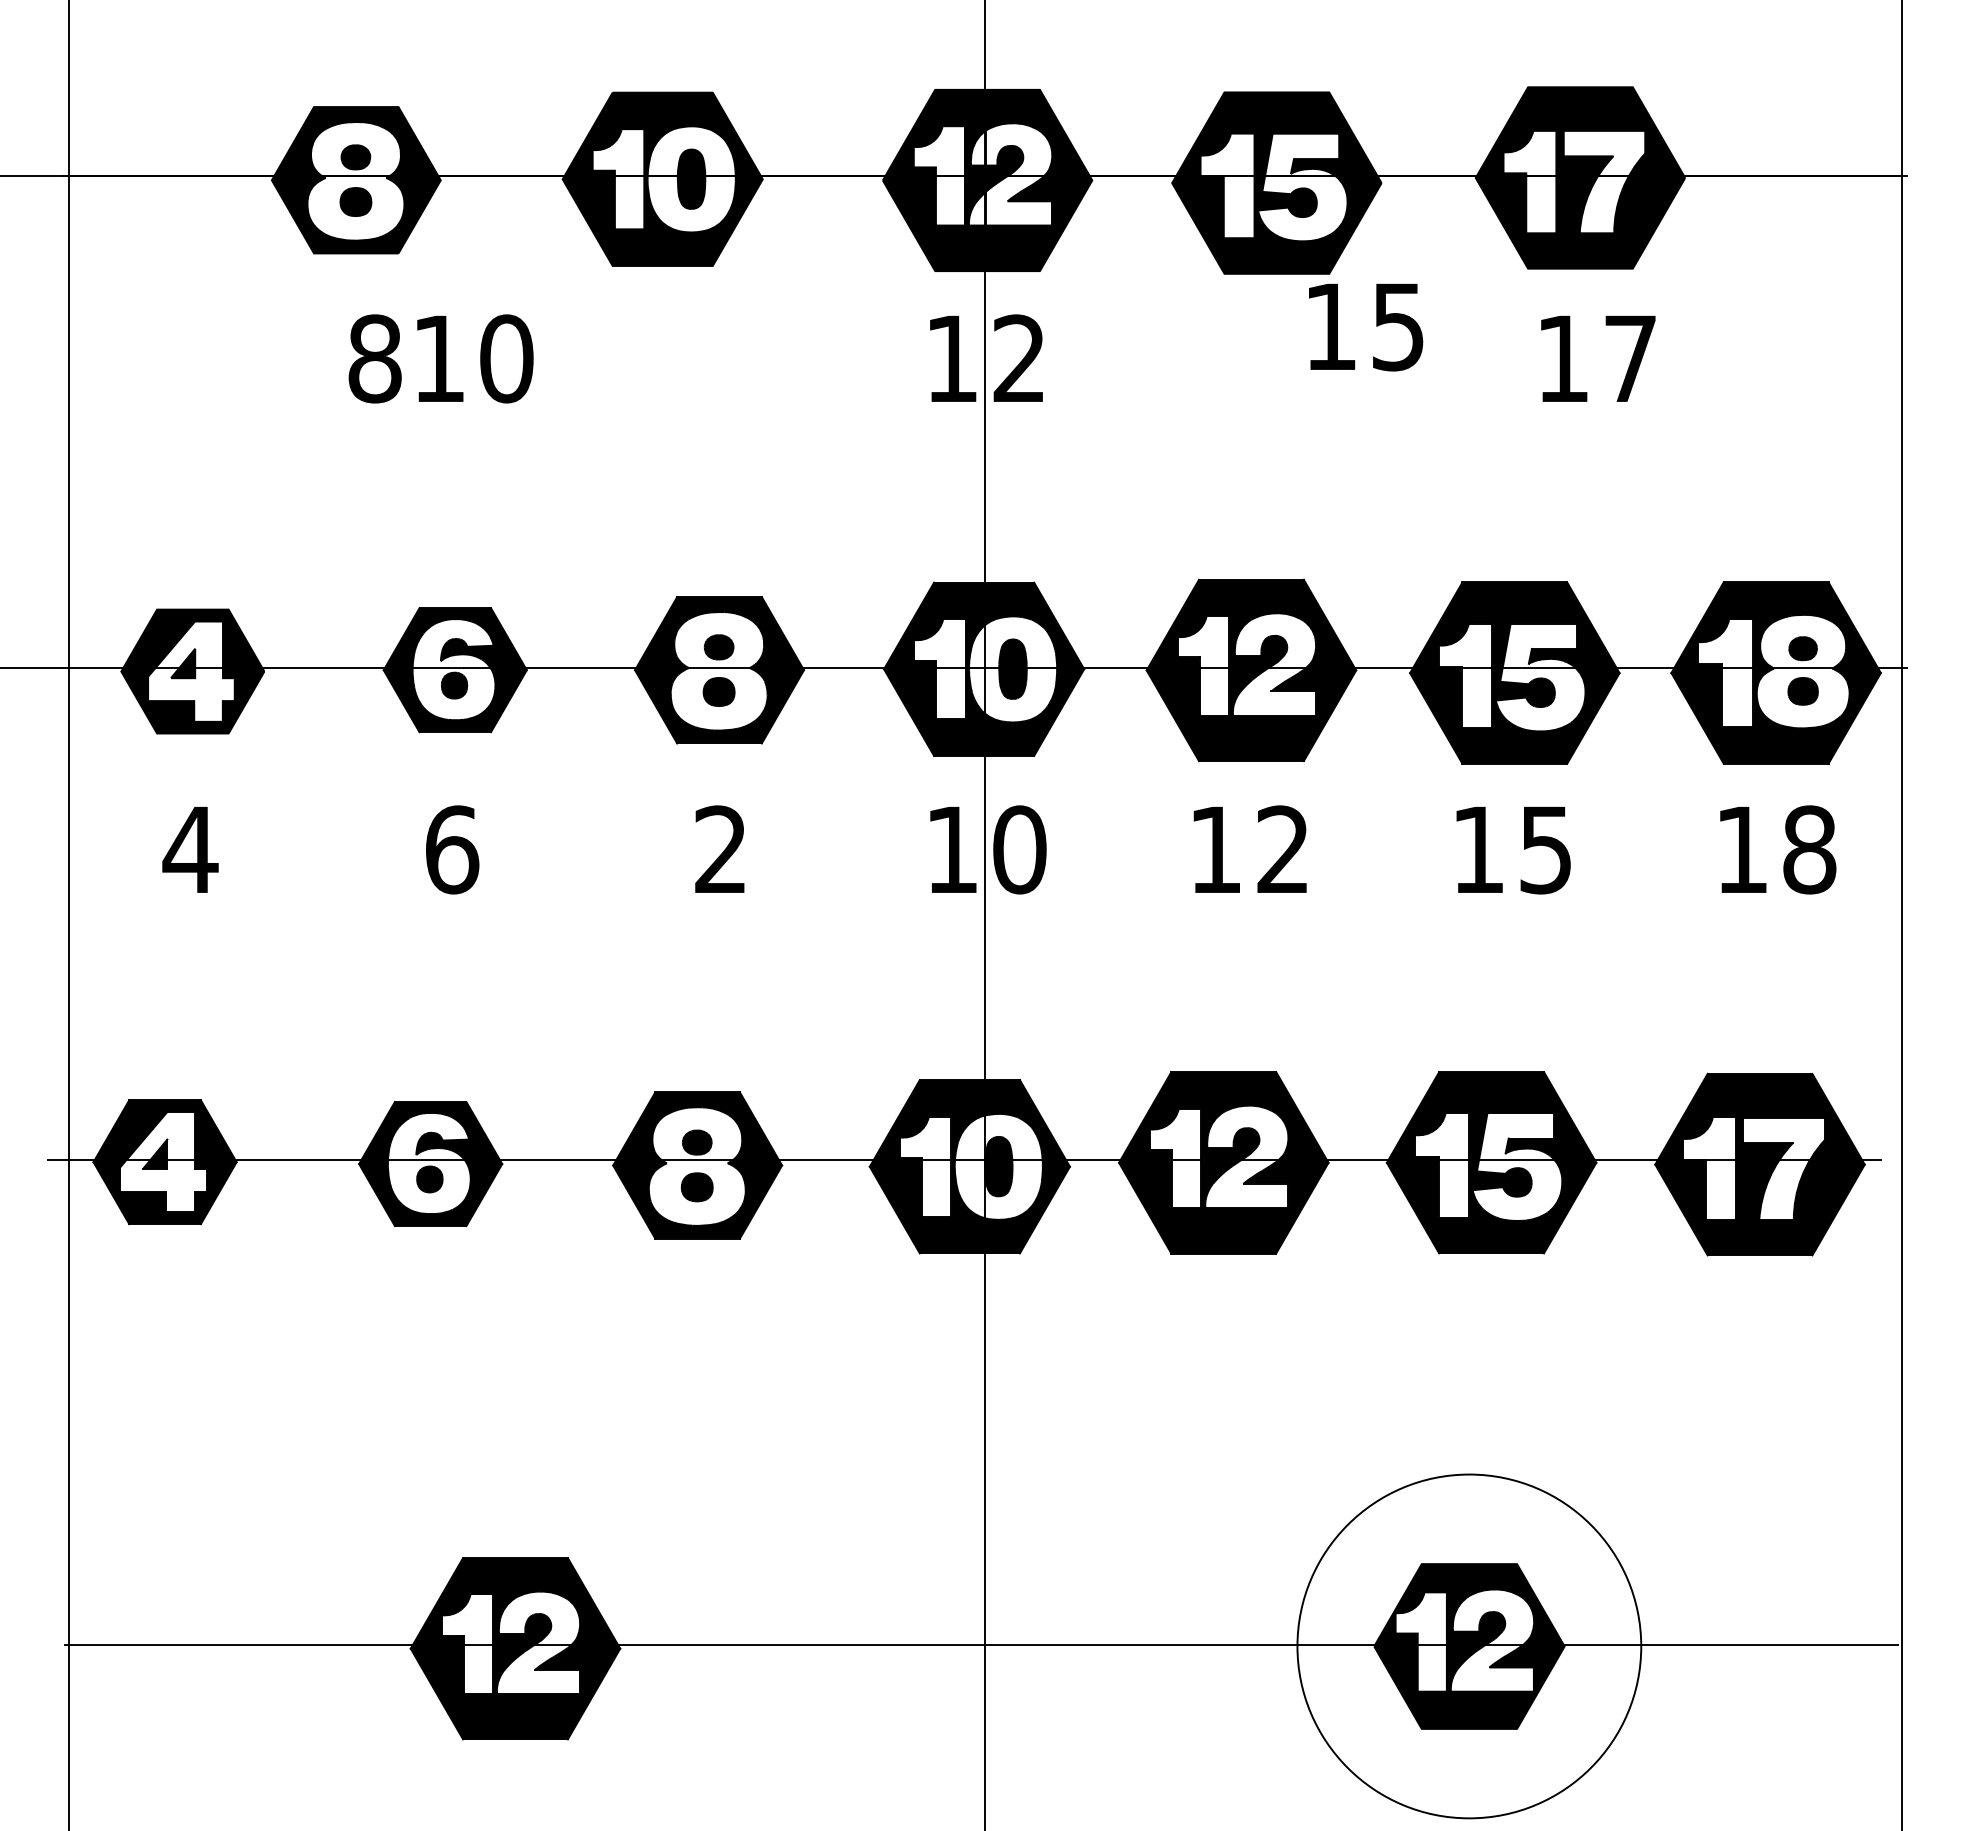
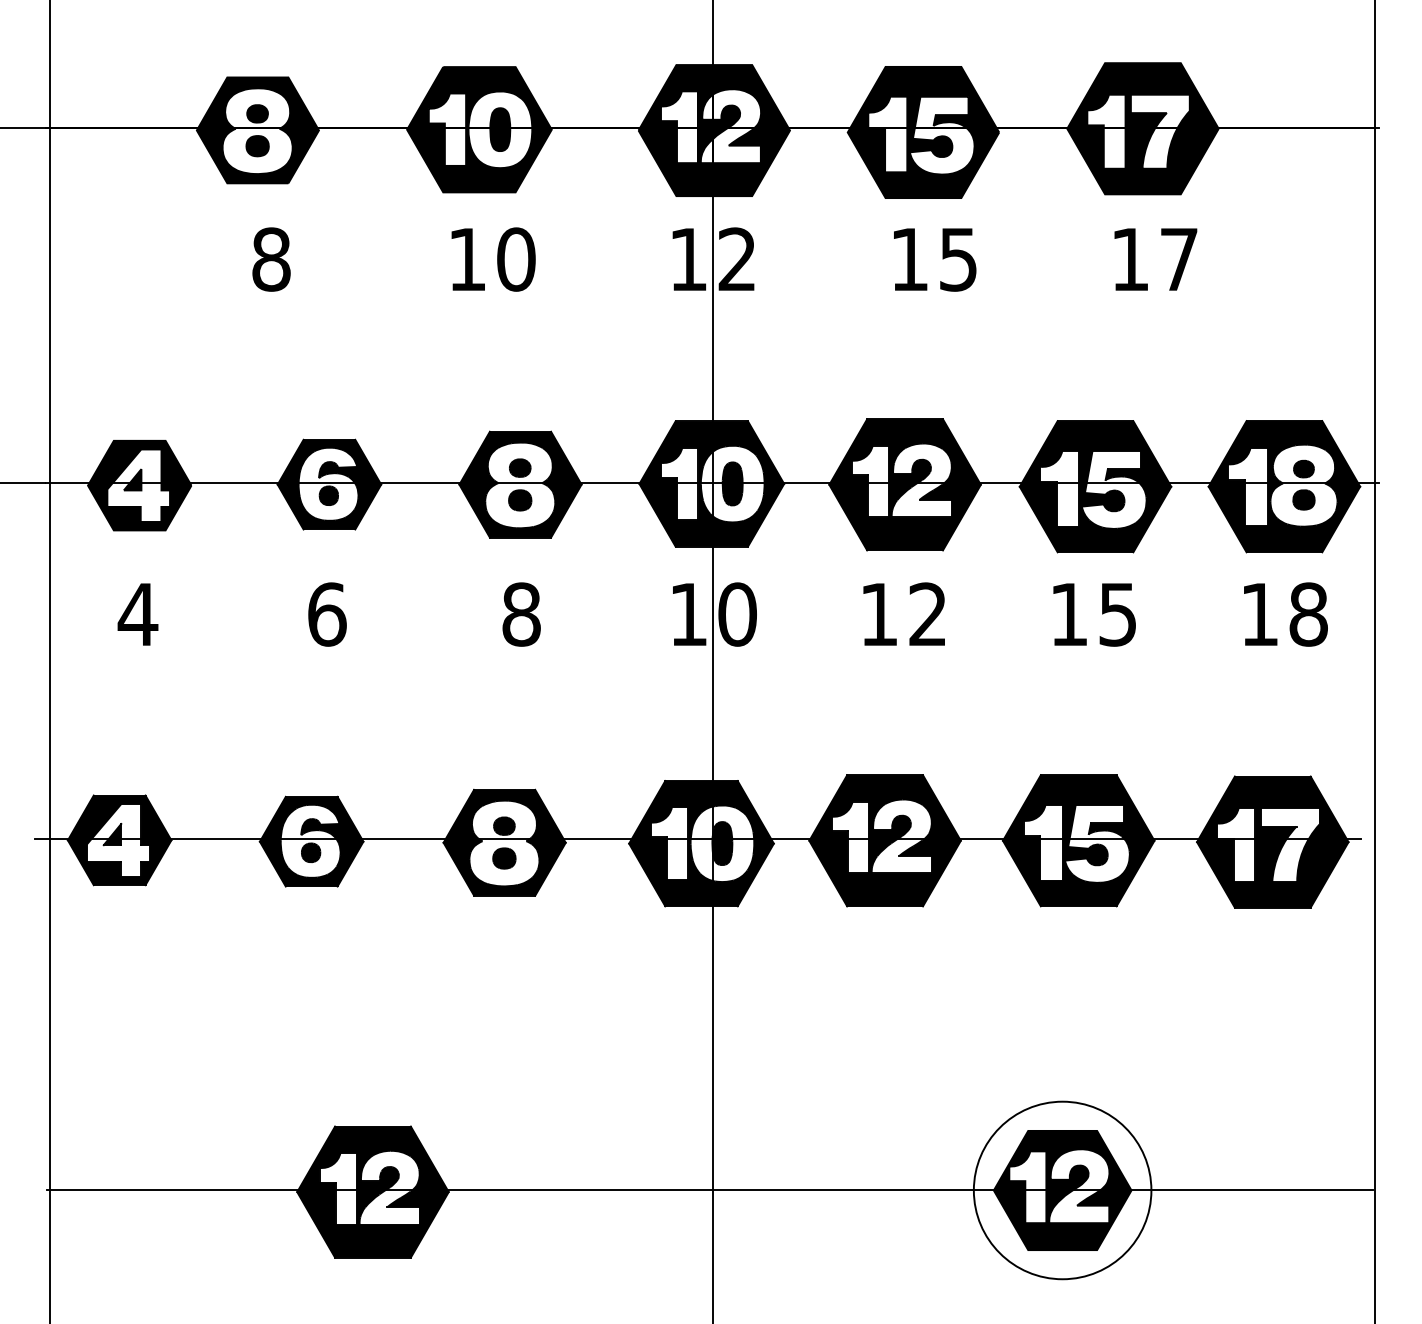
text: (1366, 327) -> (935, 260), moved
text: (475, 358) -> (493, 259), moved
text: (720, 849) -> (521, 614), 2 -> 8
circle: (1469, 1646) -> (1062, 1190), size x0.71

